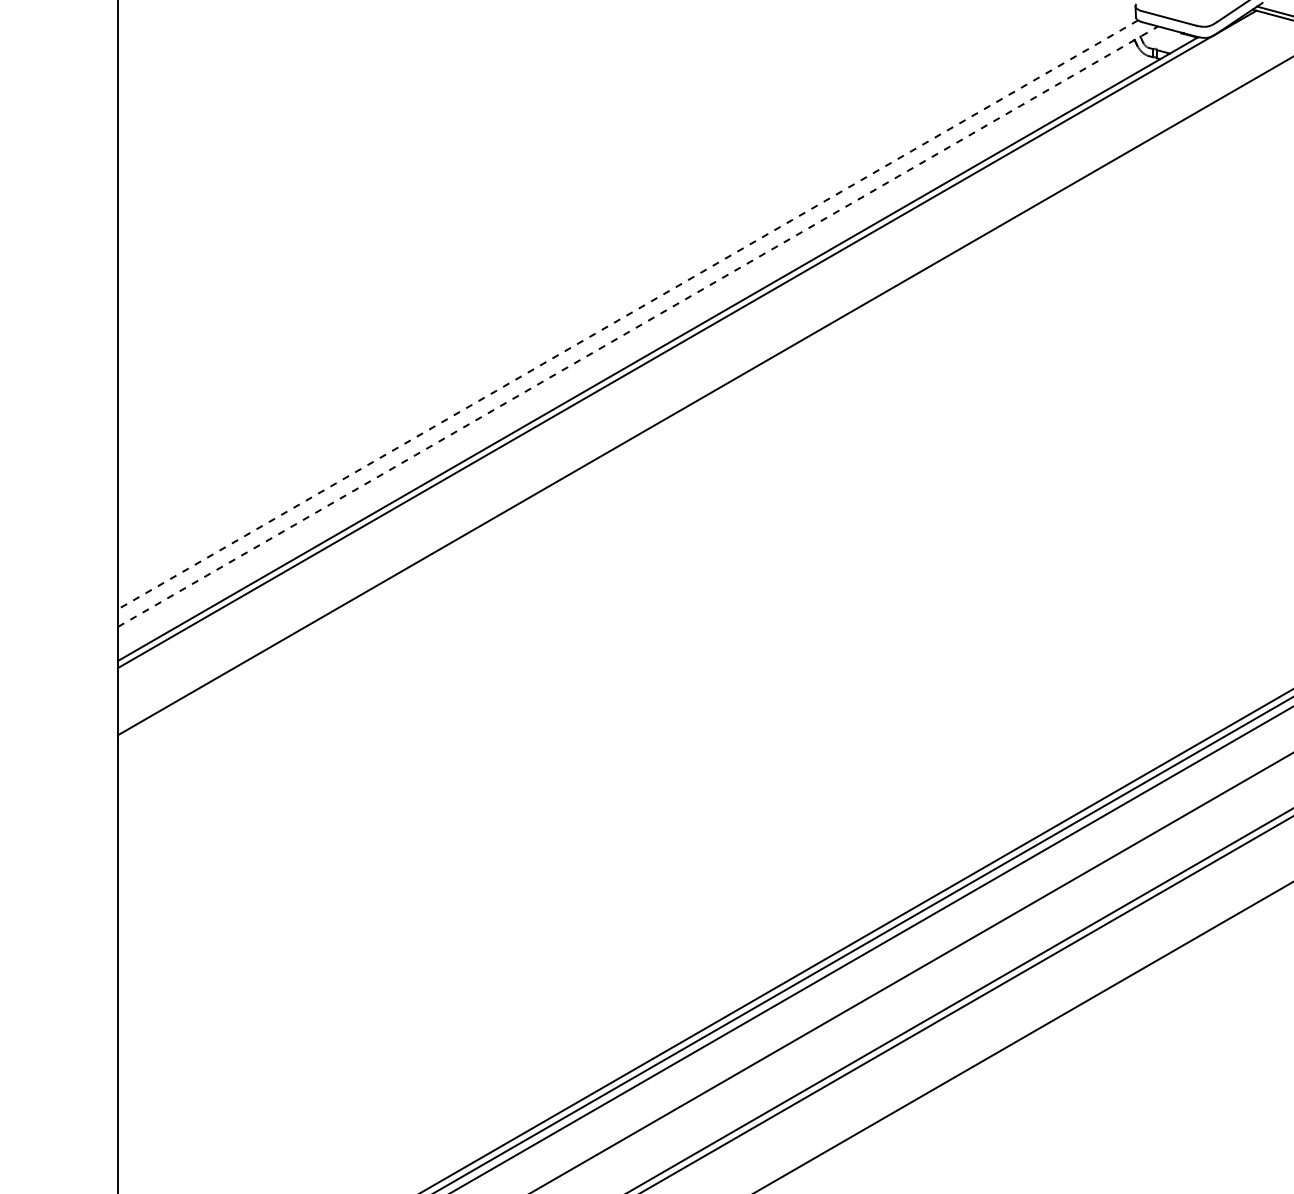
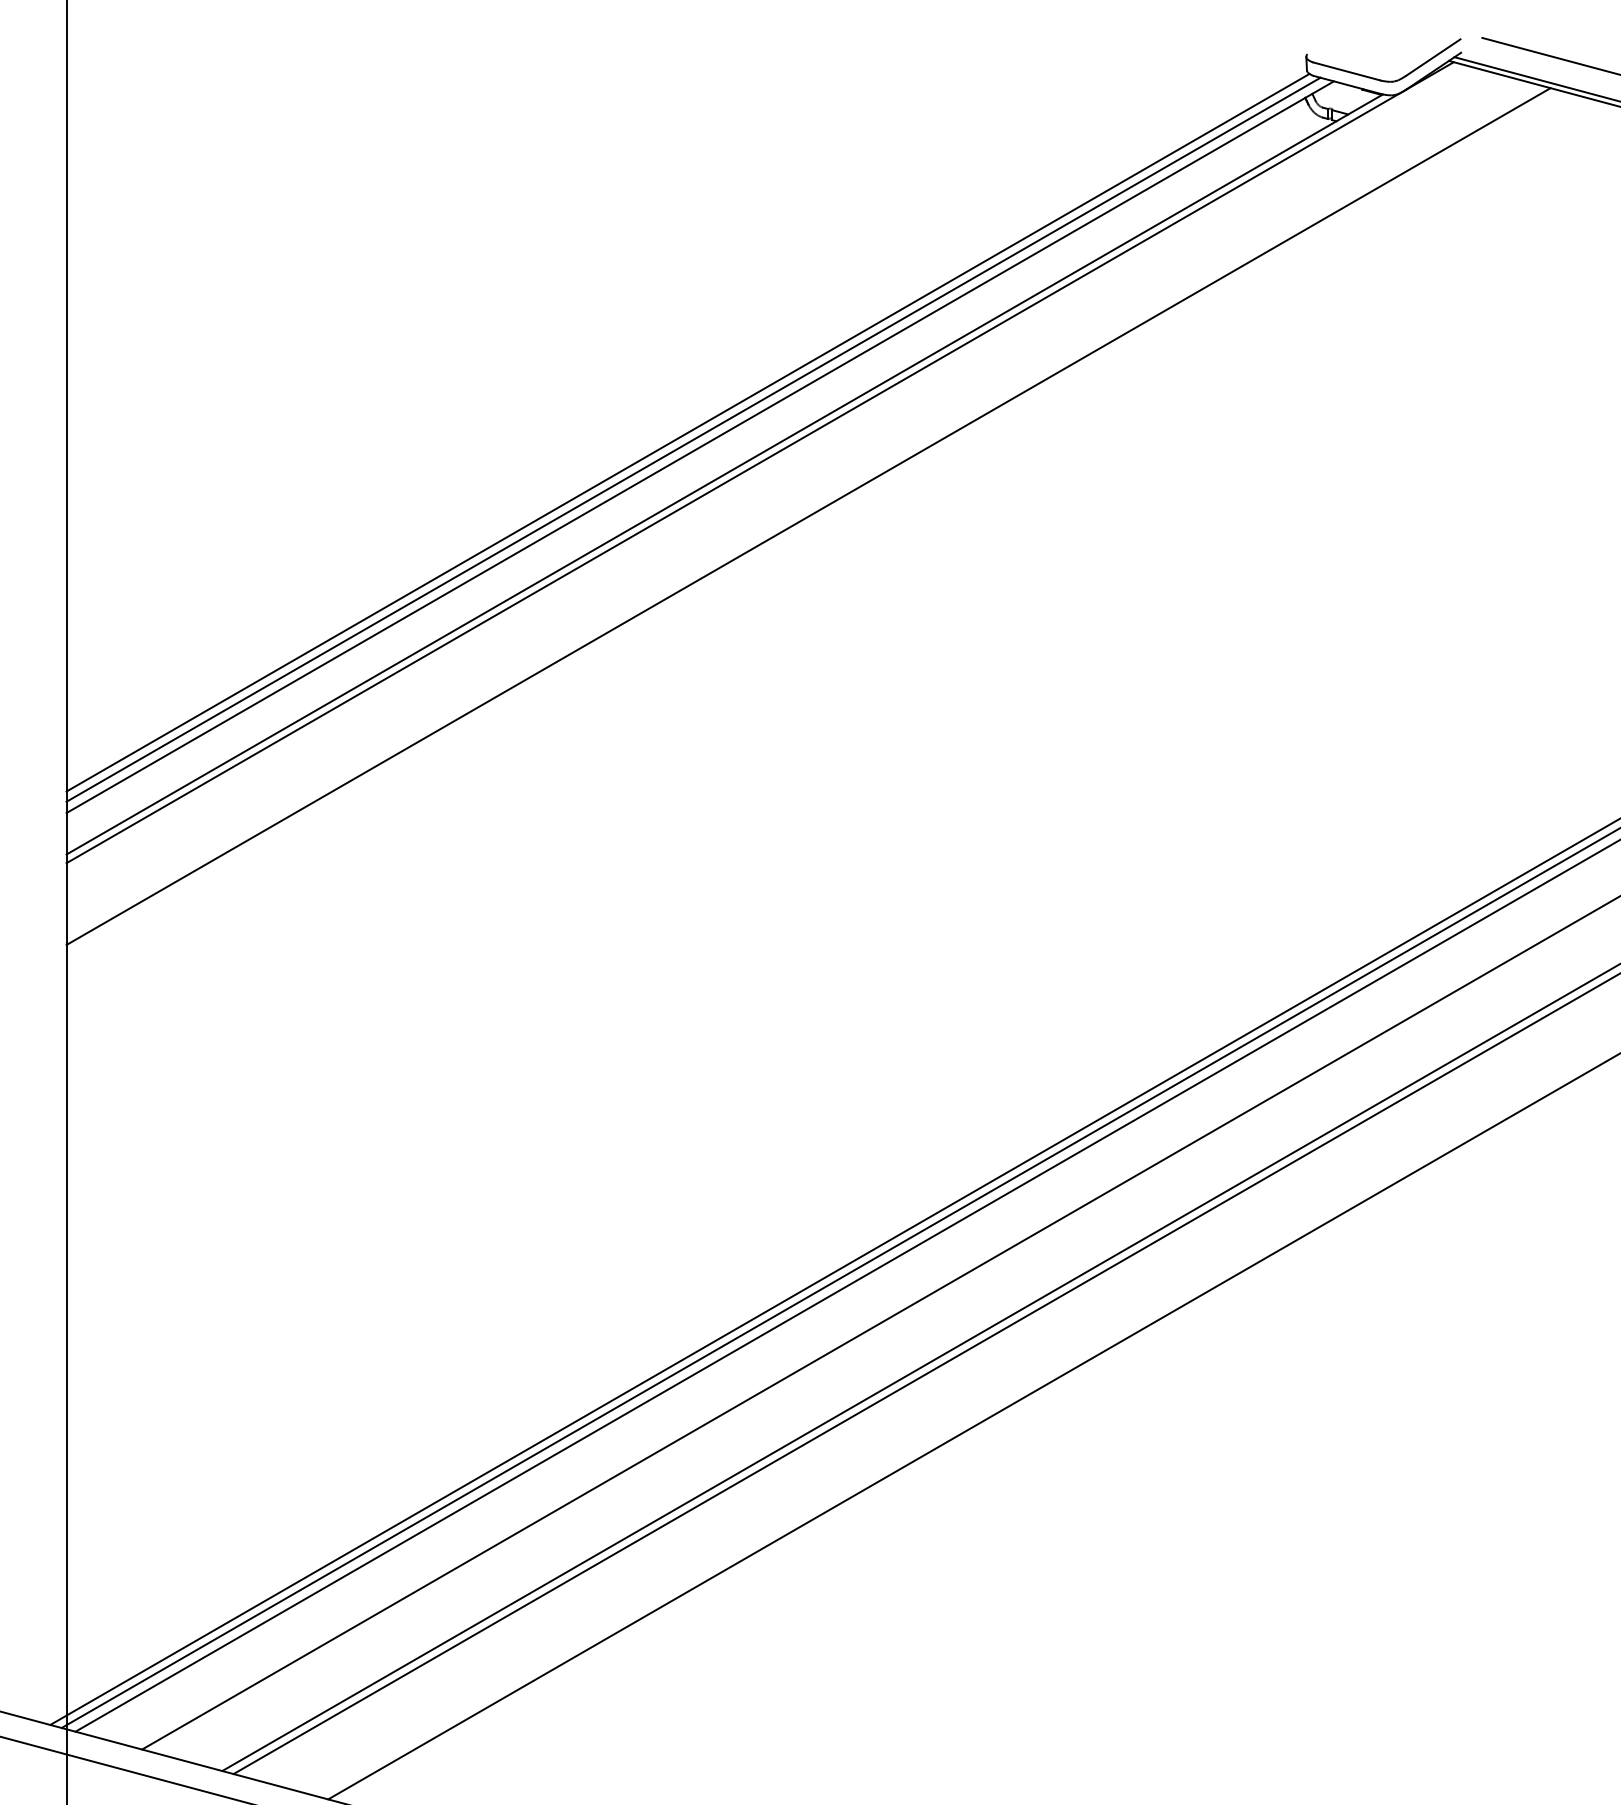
line: (628, 314) -> (688, 432), dashed -> solid
line: (632, 320) -> (693, 439), added
line: (638, 326) -> (700, 447), dashed -> solid

